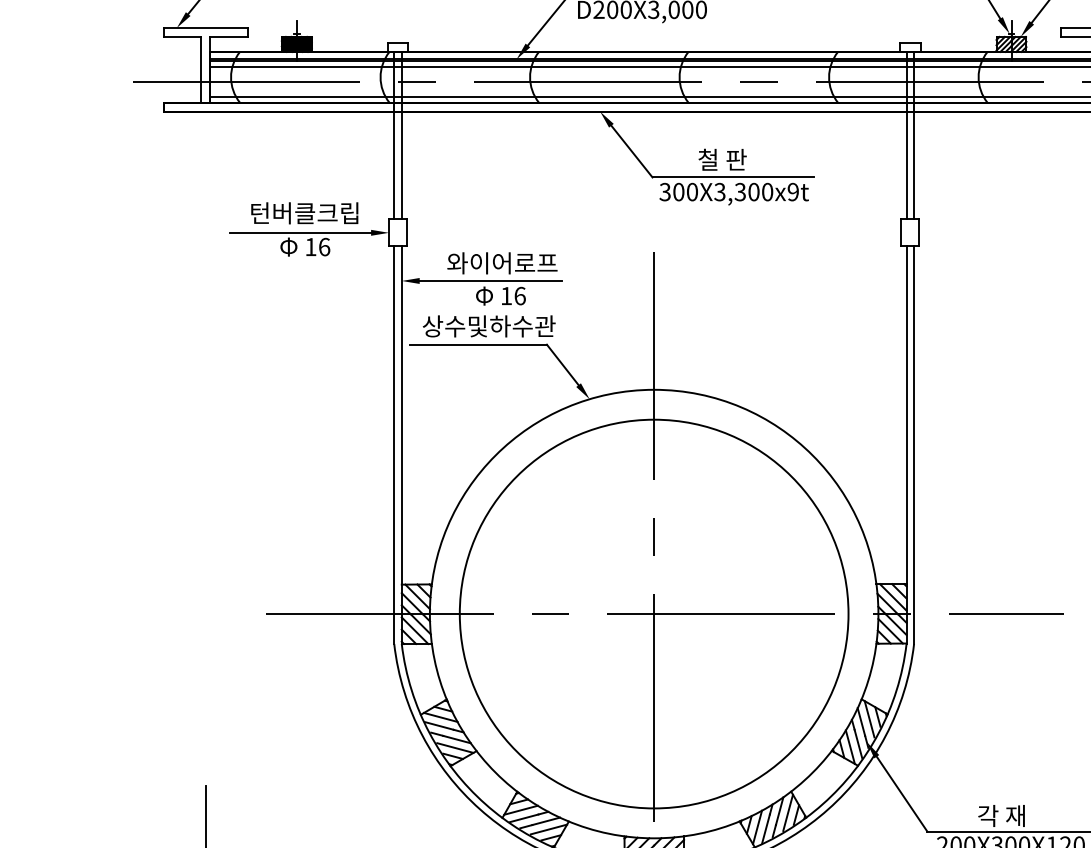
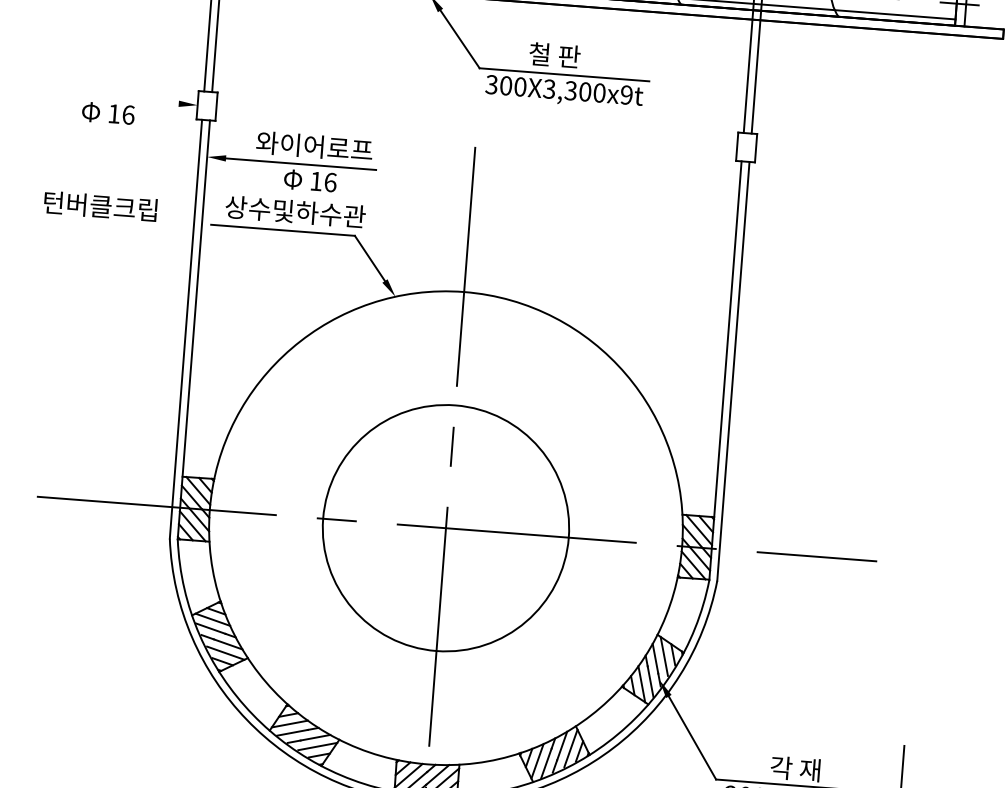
text: (304, 213) -> (100, 206), moved
line: (303, 232) -> (107, 97), removed
circle: (653, 613) -> (445, 527), size x0.6

